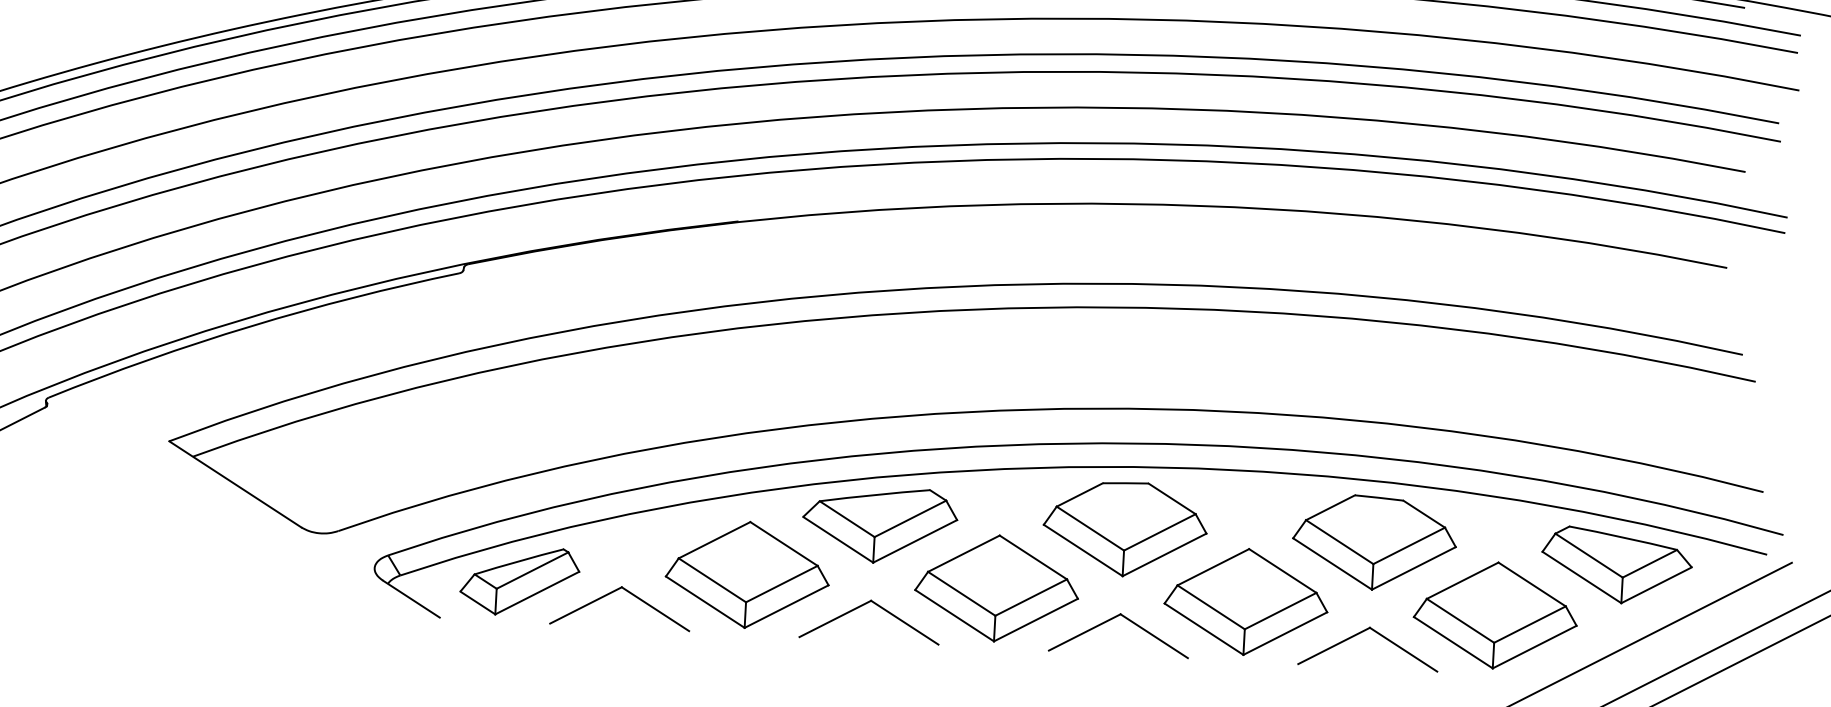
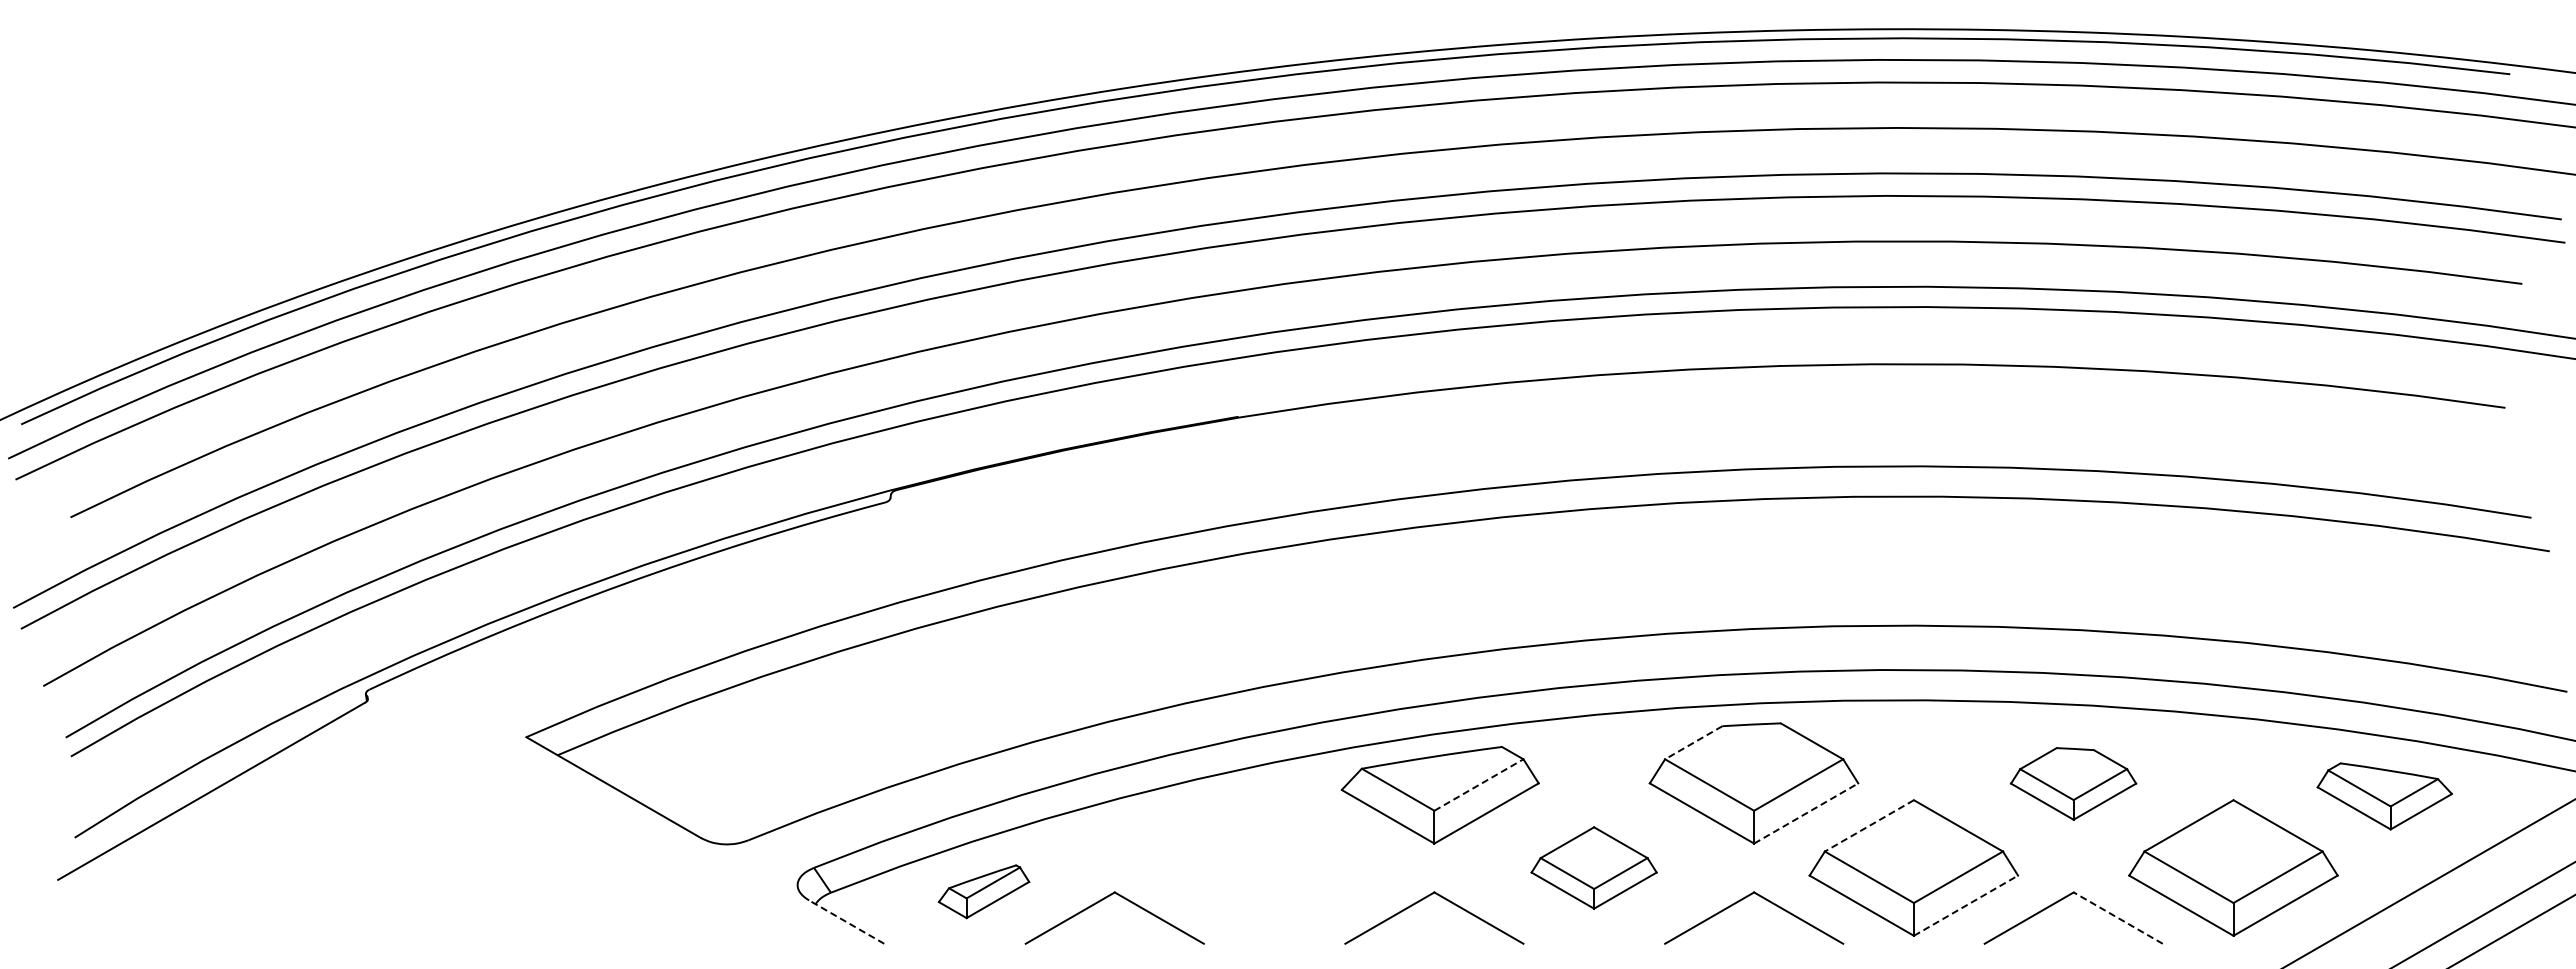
line: (1079, 495) -> (1693, 743), solid -> dashed
line: (910, 518) -> (1479, 784), solid -> dashed
part: (1374, 542) -> (2073, 783), size x0.6
line: (1164, 554) -> (1806, 813), solid -> dashed
part: (1616, 566) -> (2384, 796), size x0.7
line: (1212, 567) -> (1868, 826), solid -> dashed
part: (747, 574) -> (1274, 867), removed
part: (519, 581) -> (983, 891), size x0.6
part: (996, 588) -> (1593, 867), size x0.6
line: (411, 598) -> (846, 921), solid -> dashed
line: (1285, 633) -> (1966, 905), solid -> dashed
line: (1403, 649) -> (2117, 917), solid -> dashed

